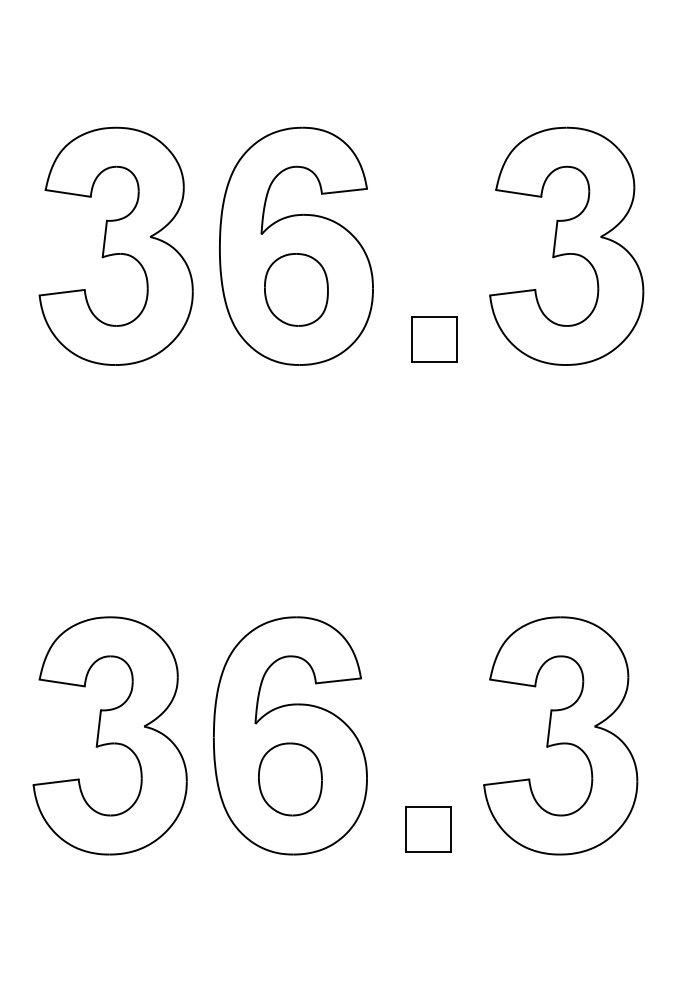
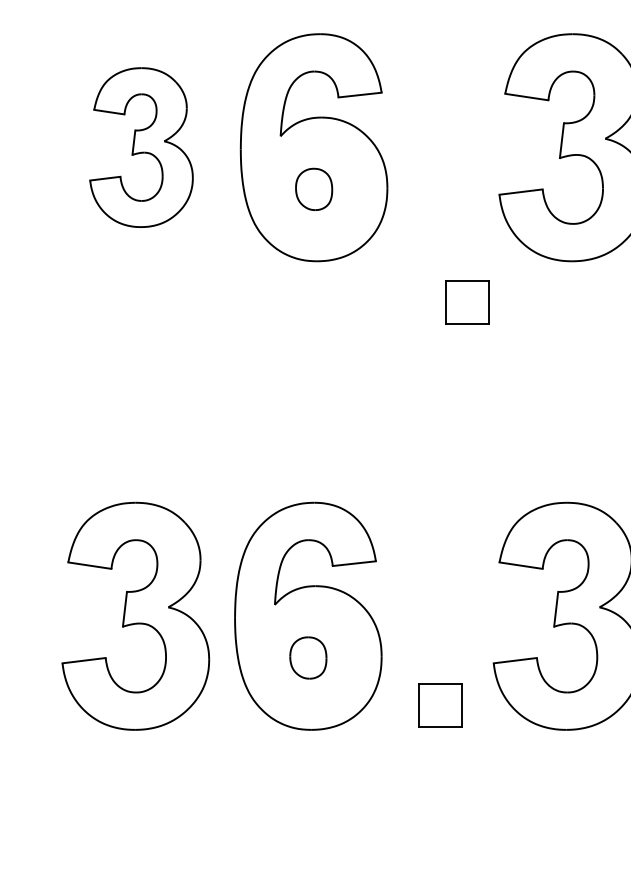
part: (115, 245) -> (140, 146), size x0.7
part: (296, 289) -> (314, 189), size x0.6
part: (434, 339) -> (467, 302), moved
part: (290, 779) -> (308, 658), size x0.6

